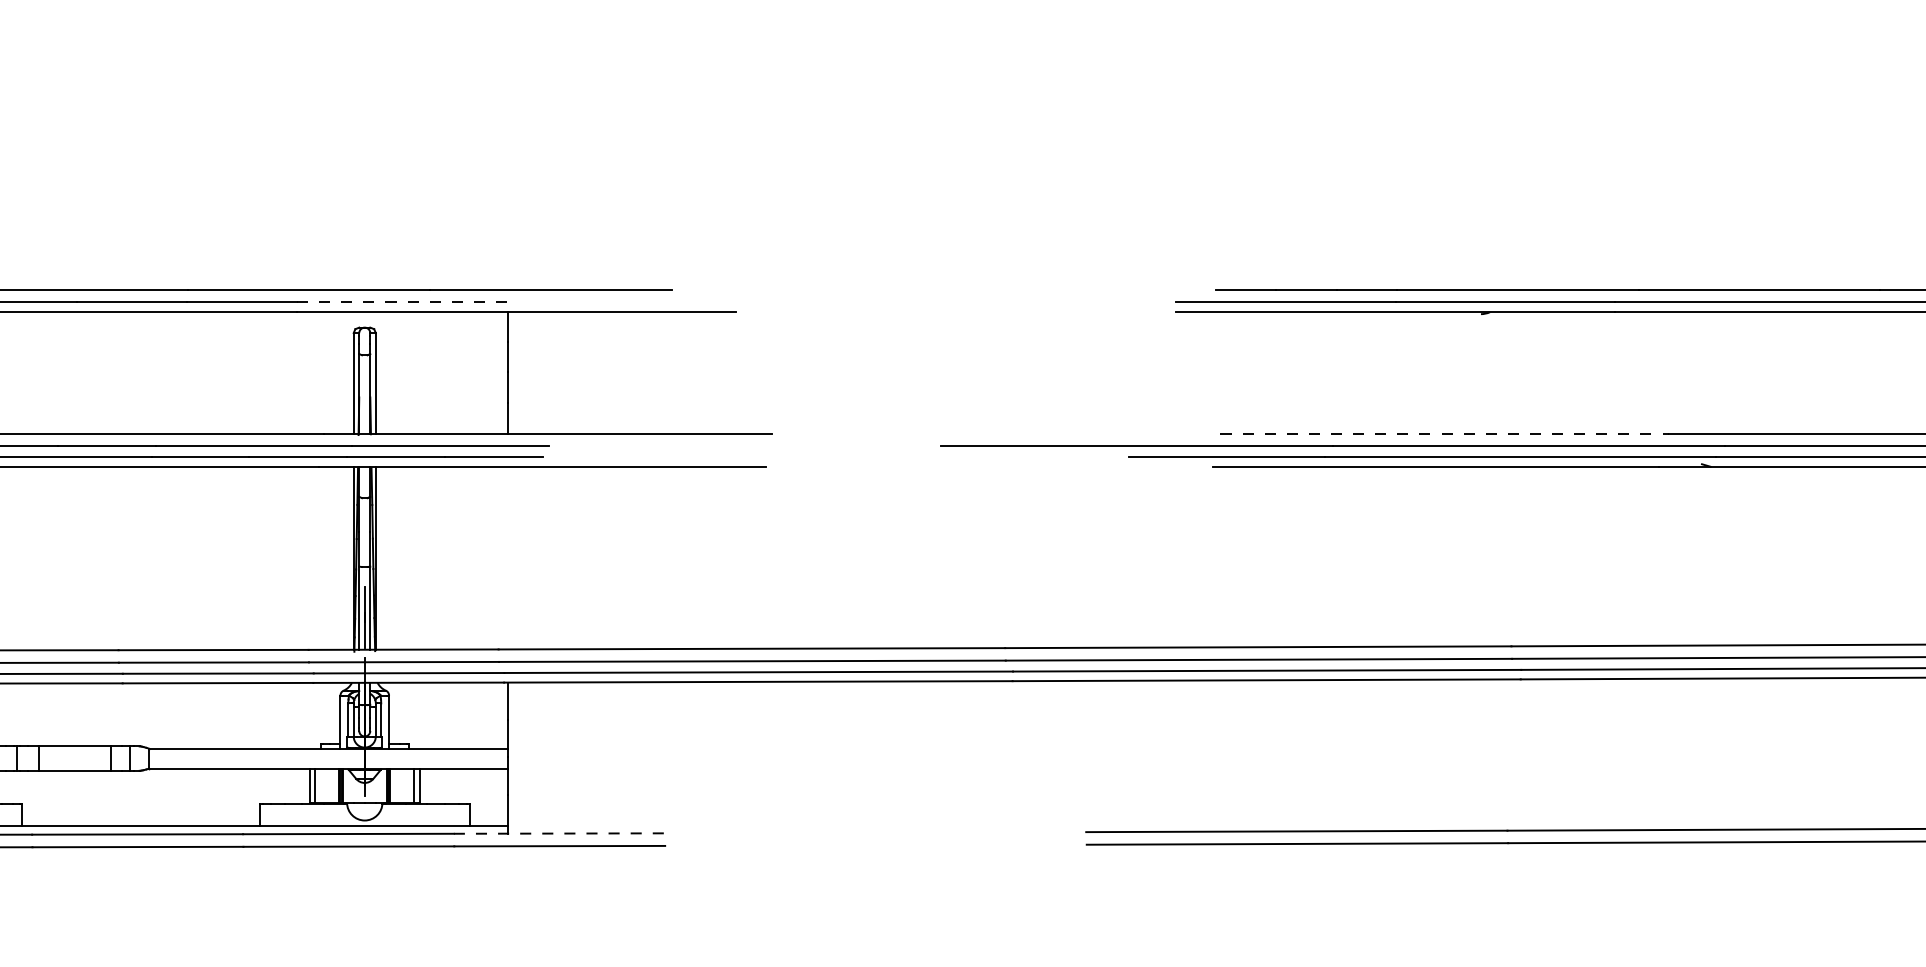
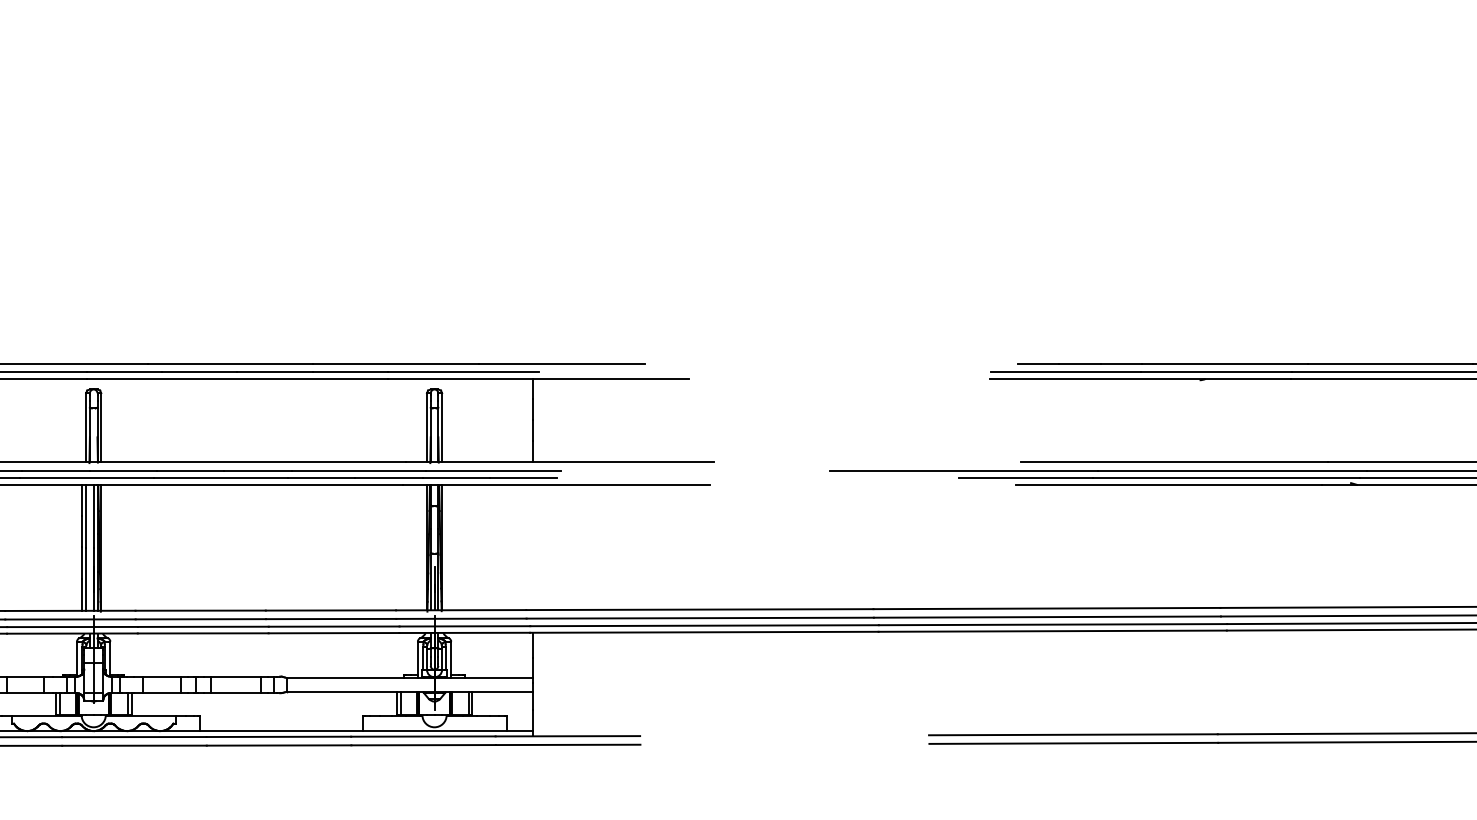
line: (407, 302) -> (463, 372), dashed -> solid
line: (1444, 434) -> (1174, 462), dashed -> solid
line: (560, 833) -> (568, 736), dashed -> solid

